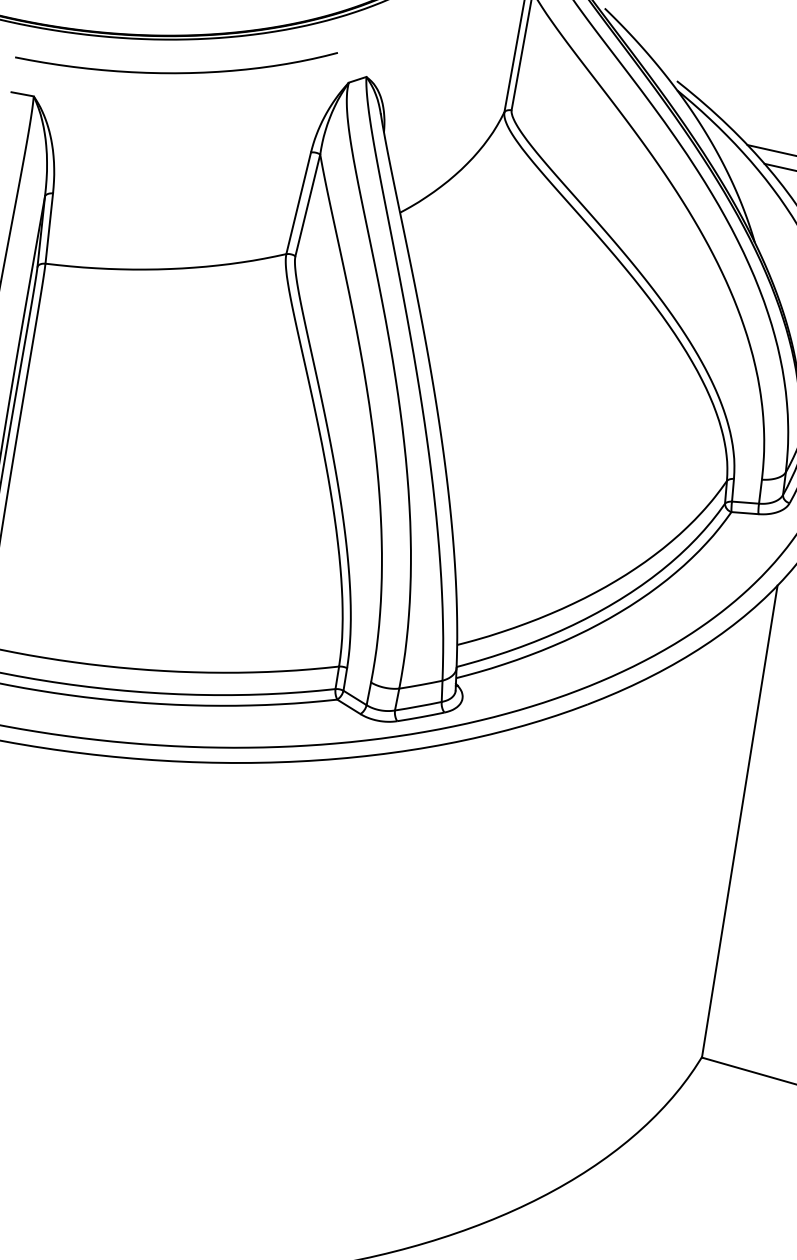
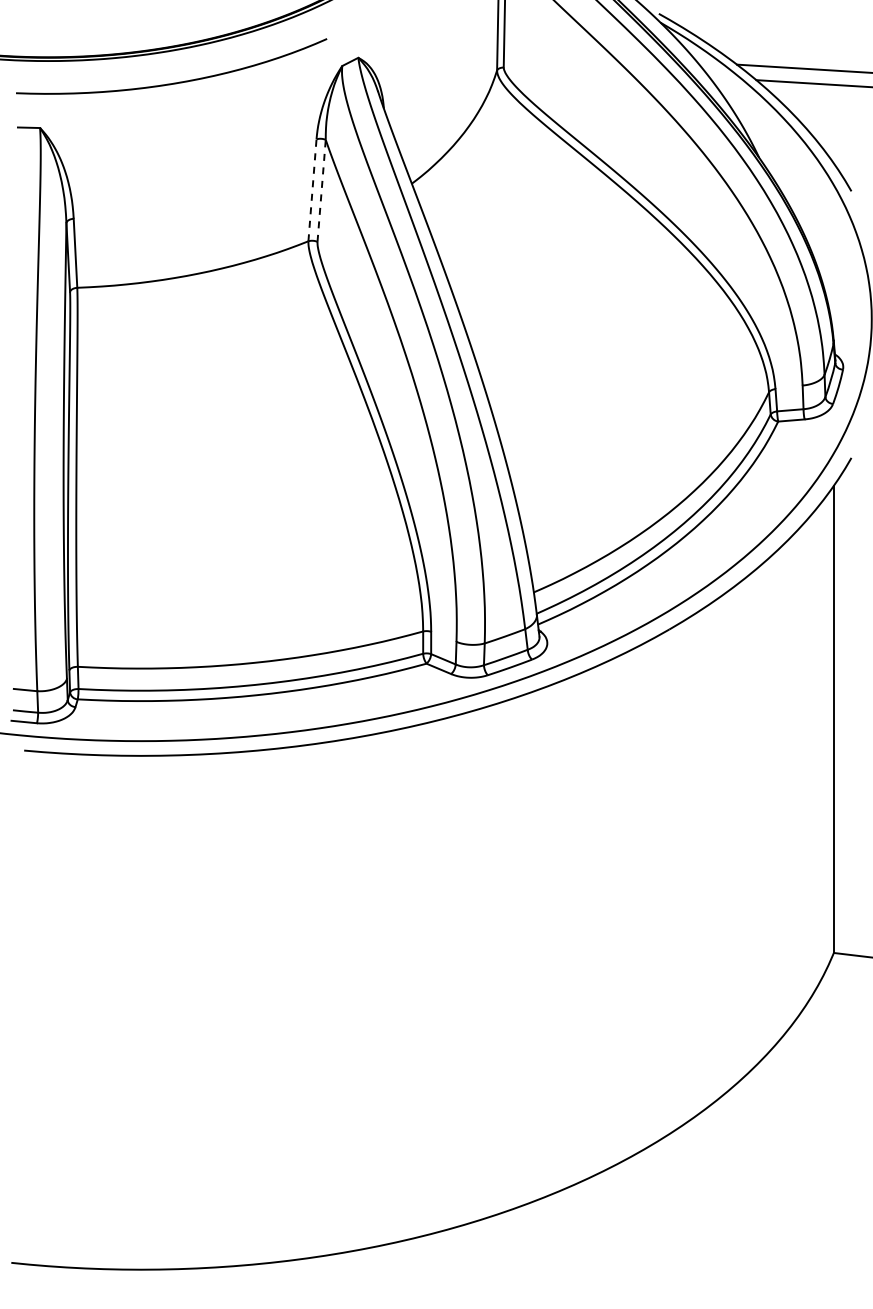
line: (298, 202) -> (312, 189), solid -> dashed
line: (307, 204) -> (321, 190), solid -> dashed

